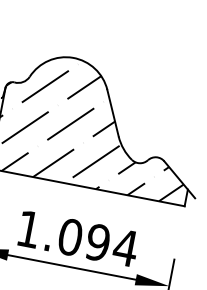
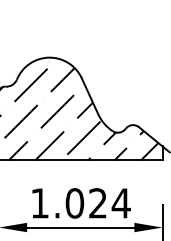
text: (97, 242) -> (97, 203), 1.094 -> 1.024

